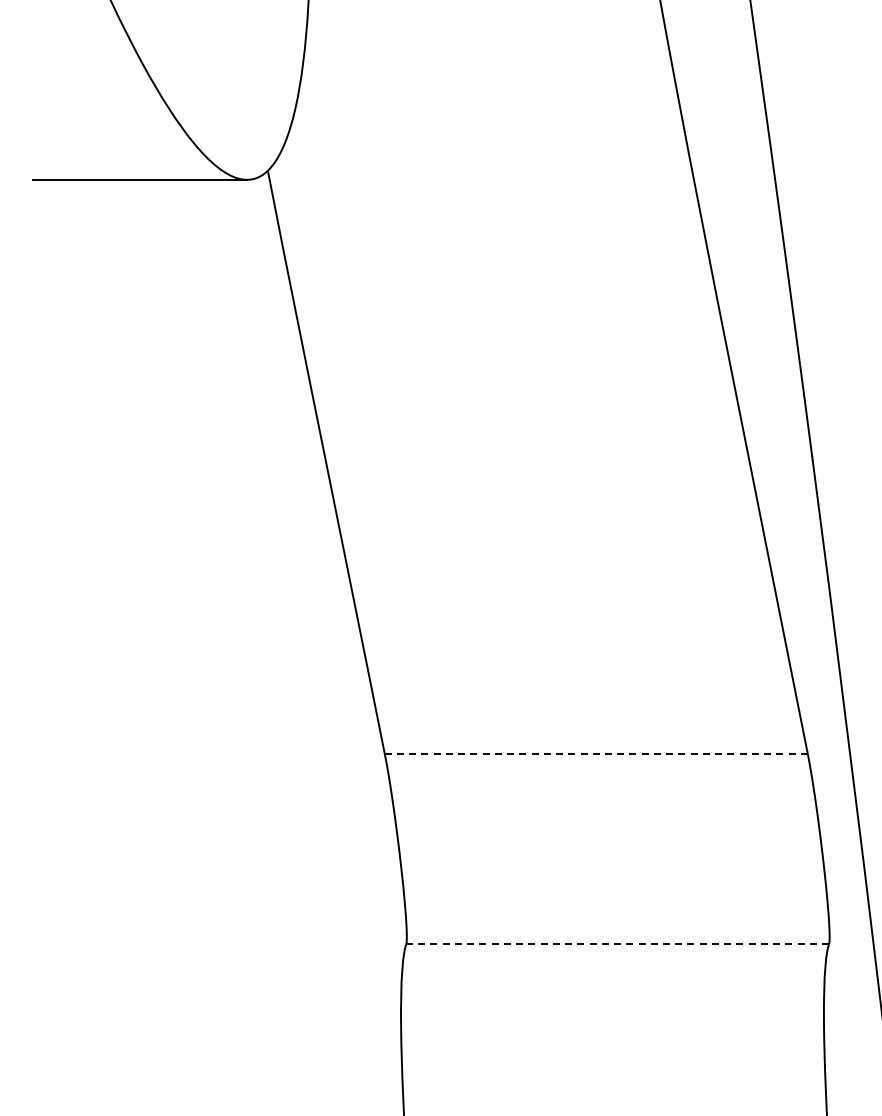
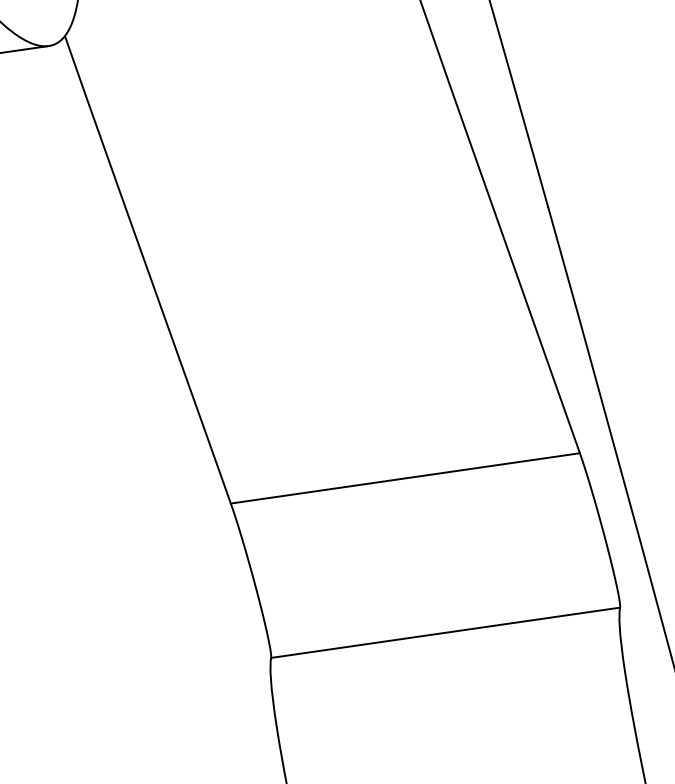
line: (596, 754) -> (405, 478), dashed -> solid
line: (617, 944) -> (445, 633), dashed -> solid

